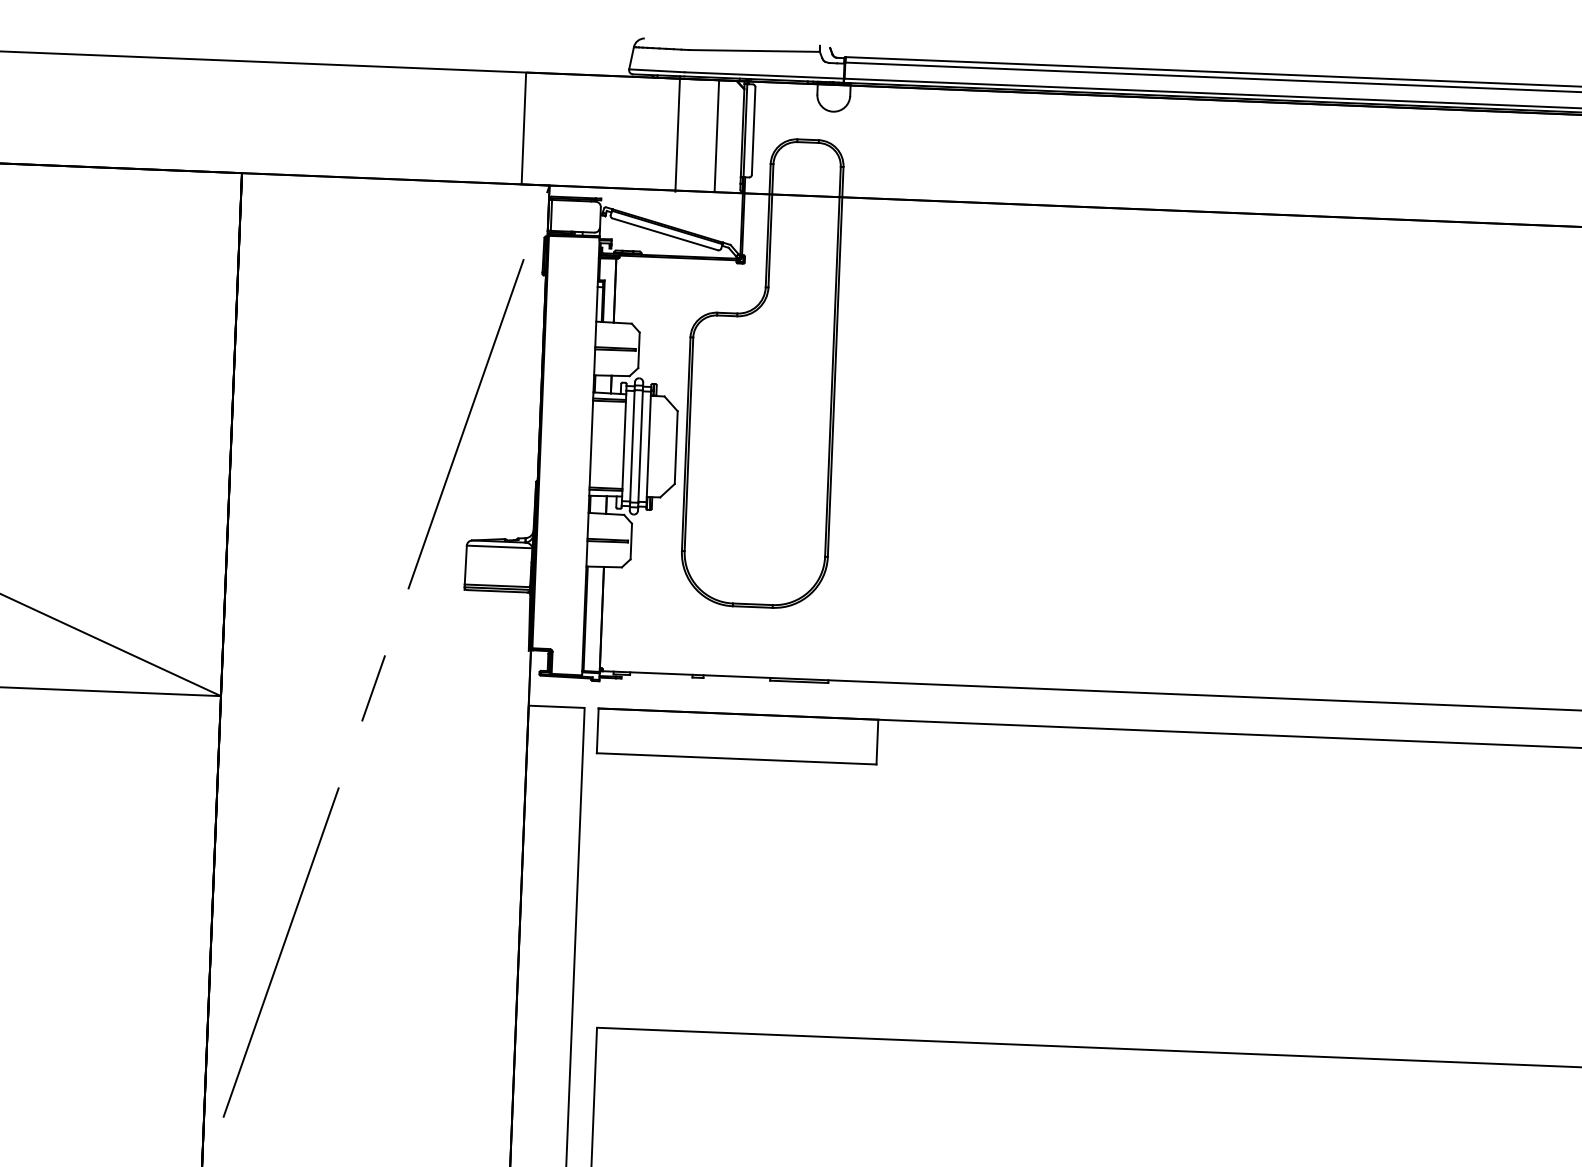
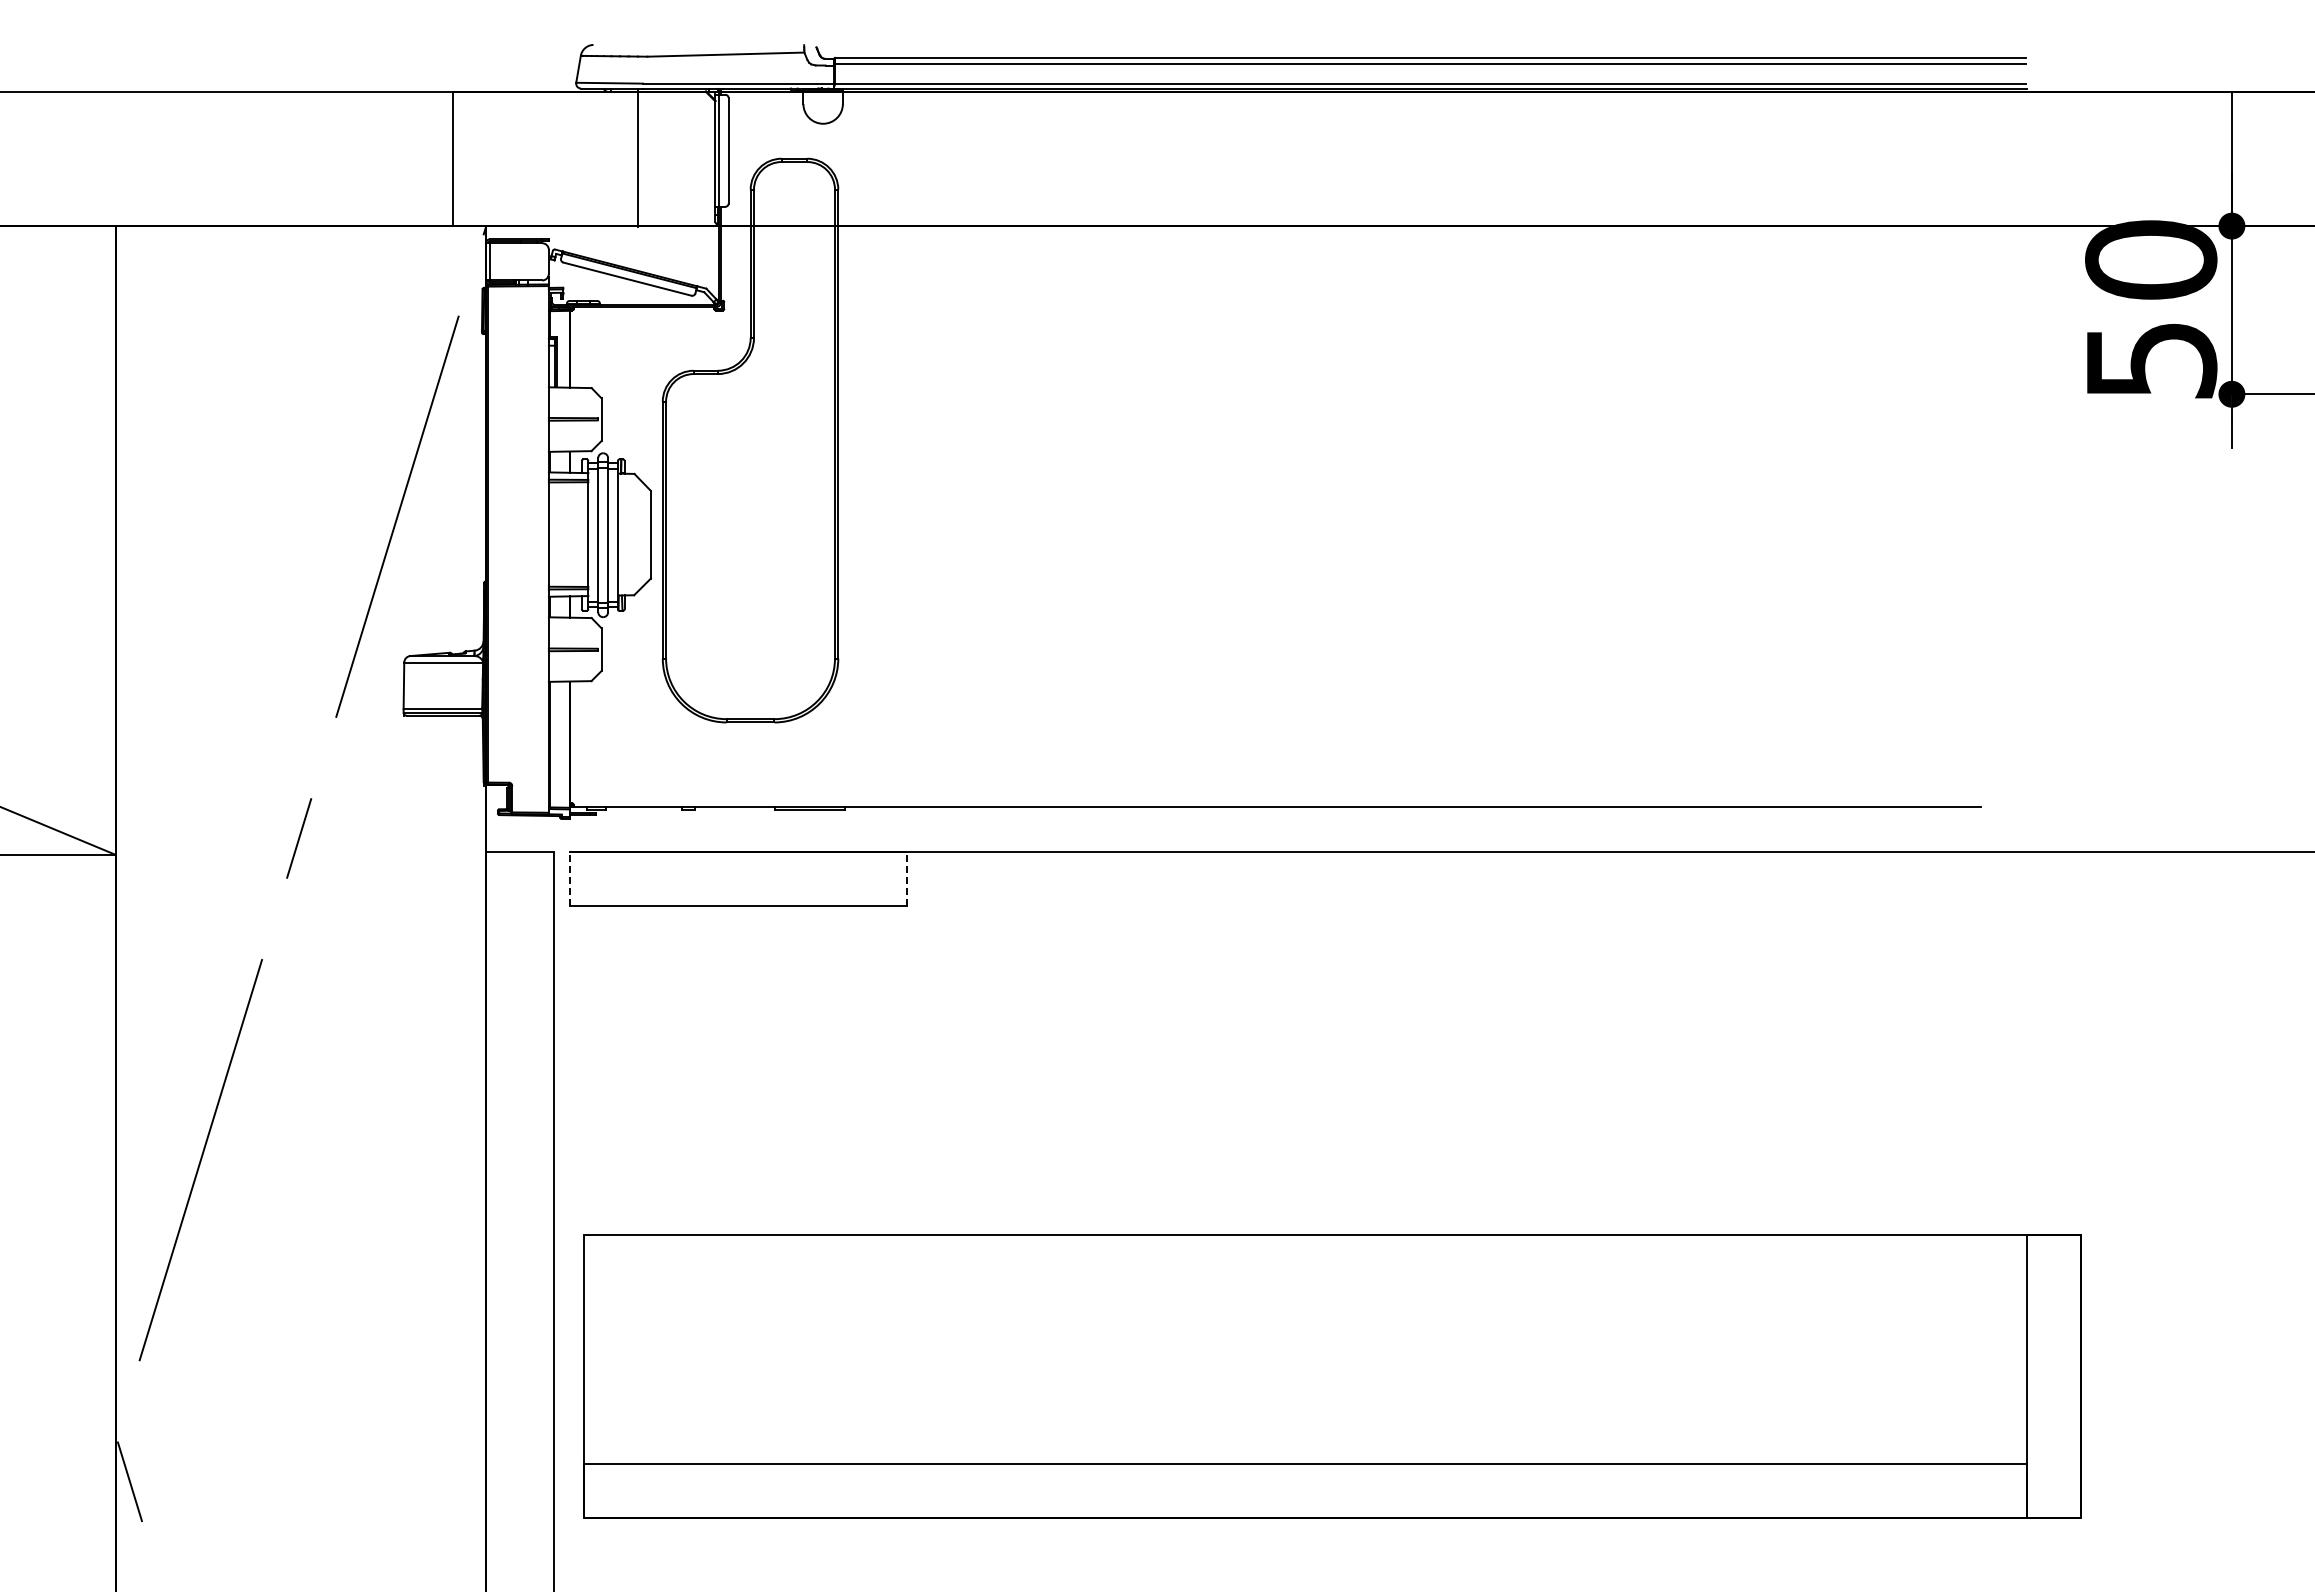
line: (716, 135) -> (684, 158), removed
line: (597, 730) -> (570, 878), solid -> dashed
line: (877, 741) -> (906, 878), solid -> dashed

